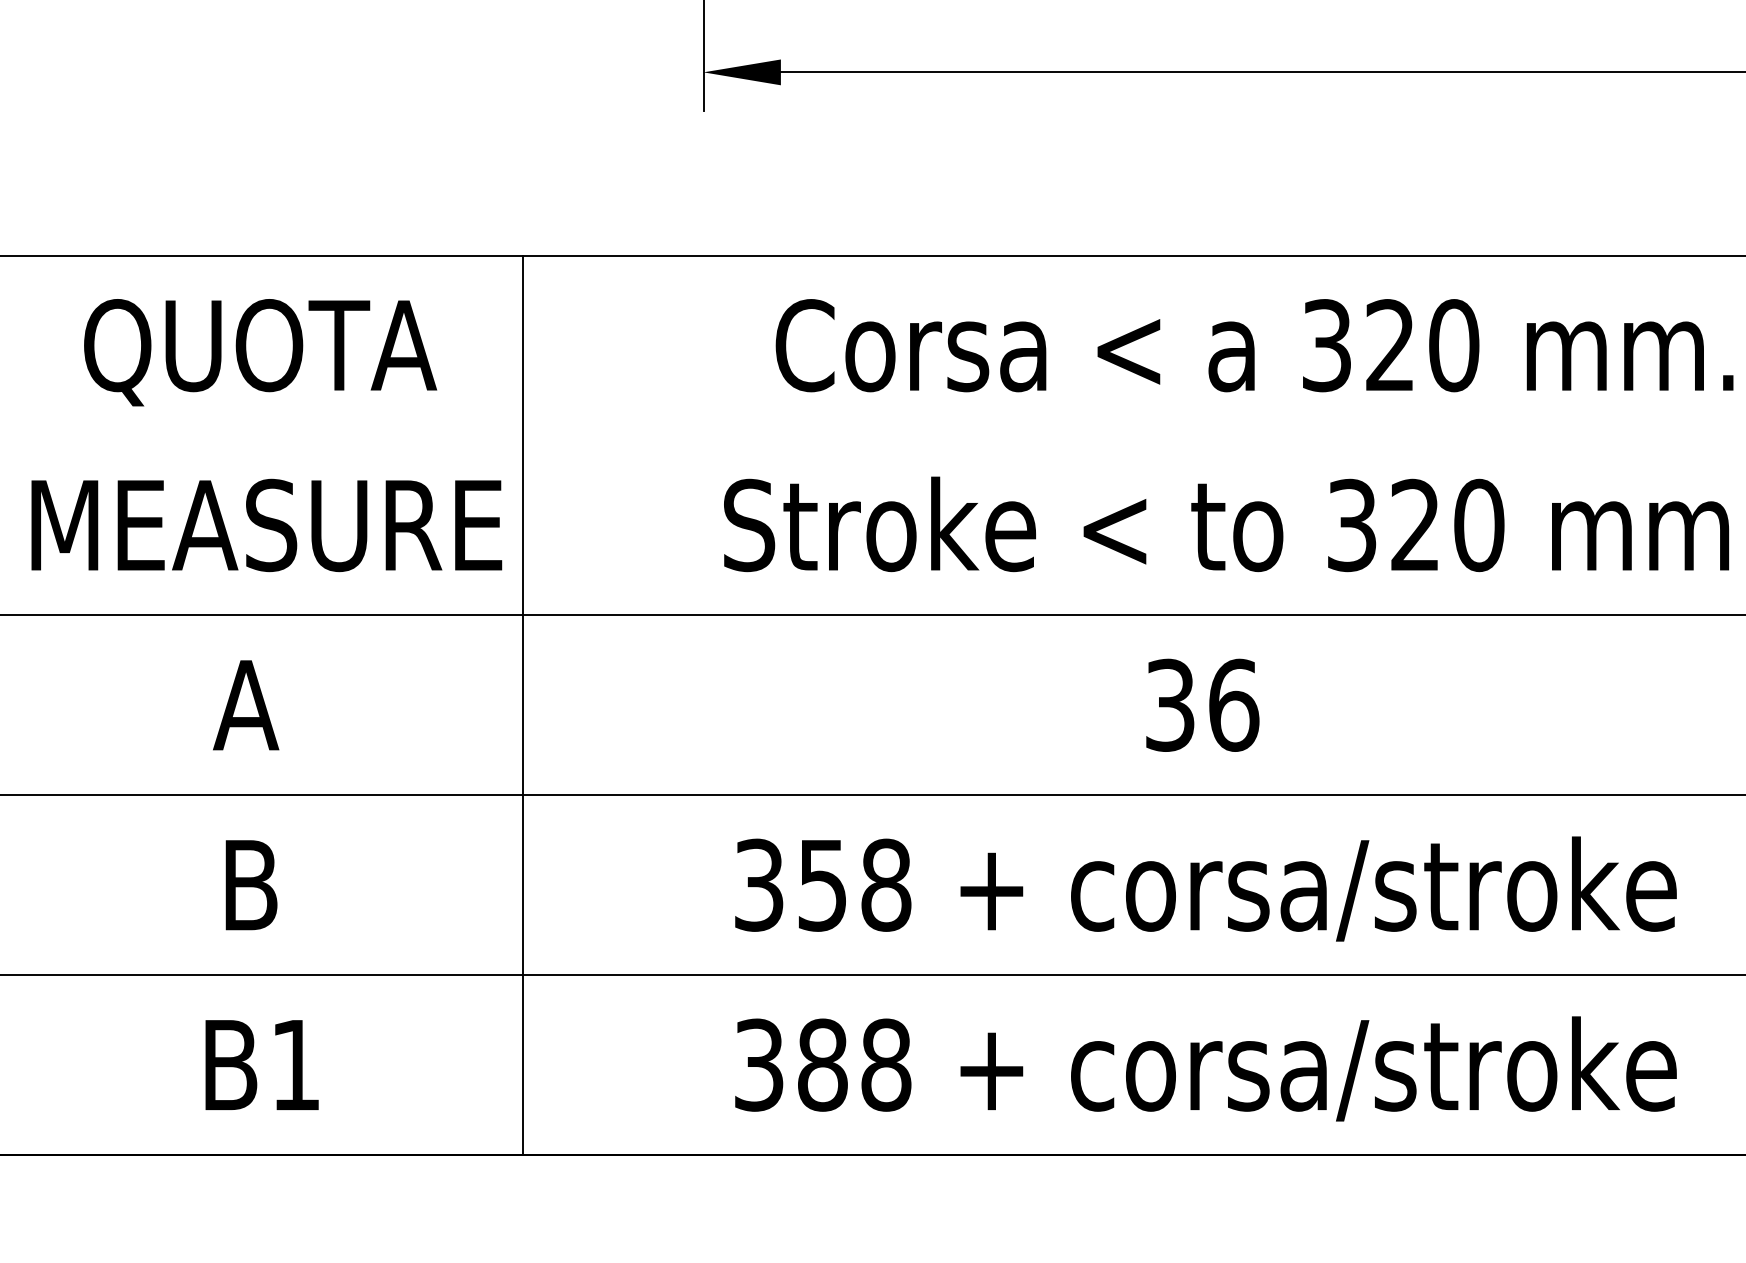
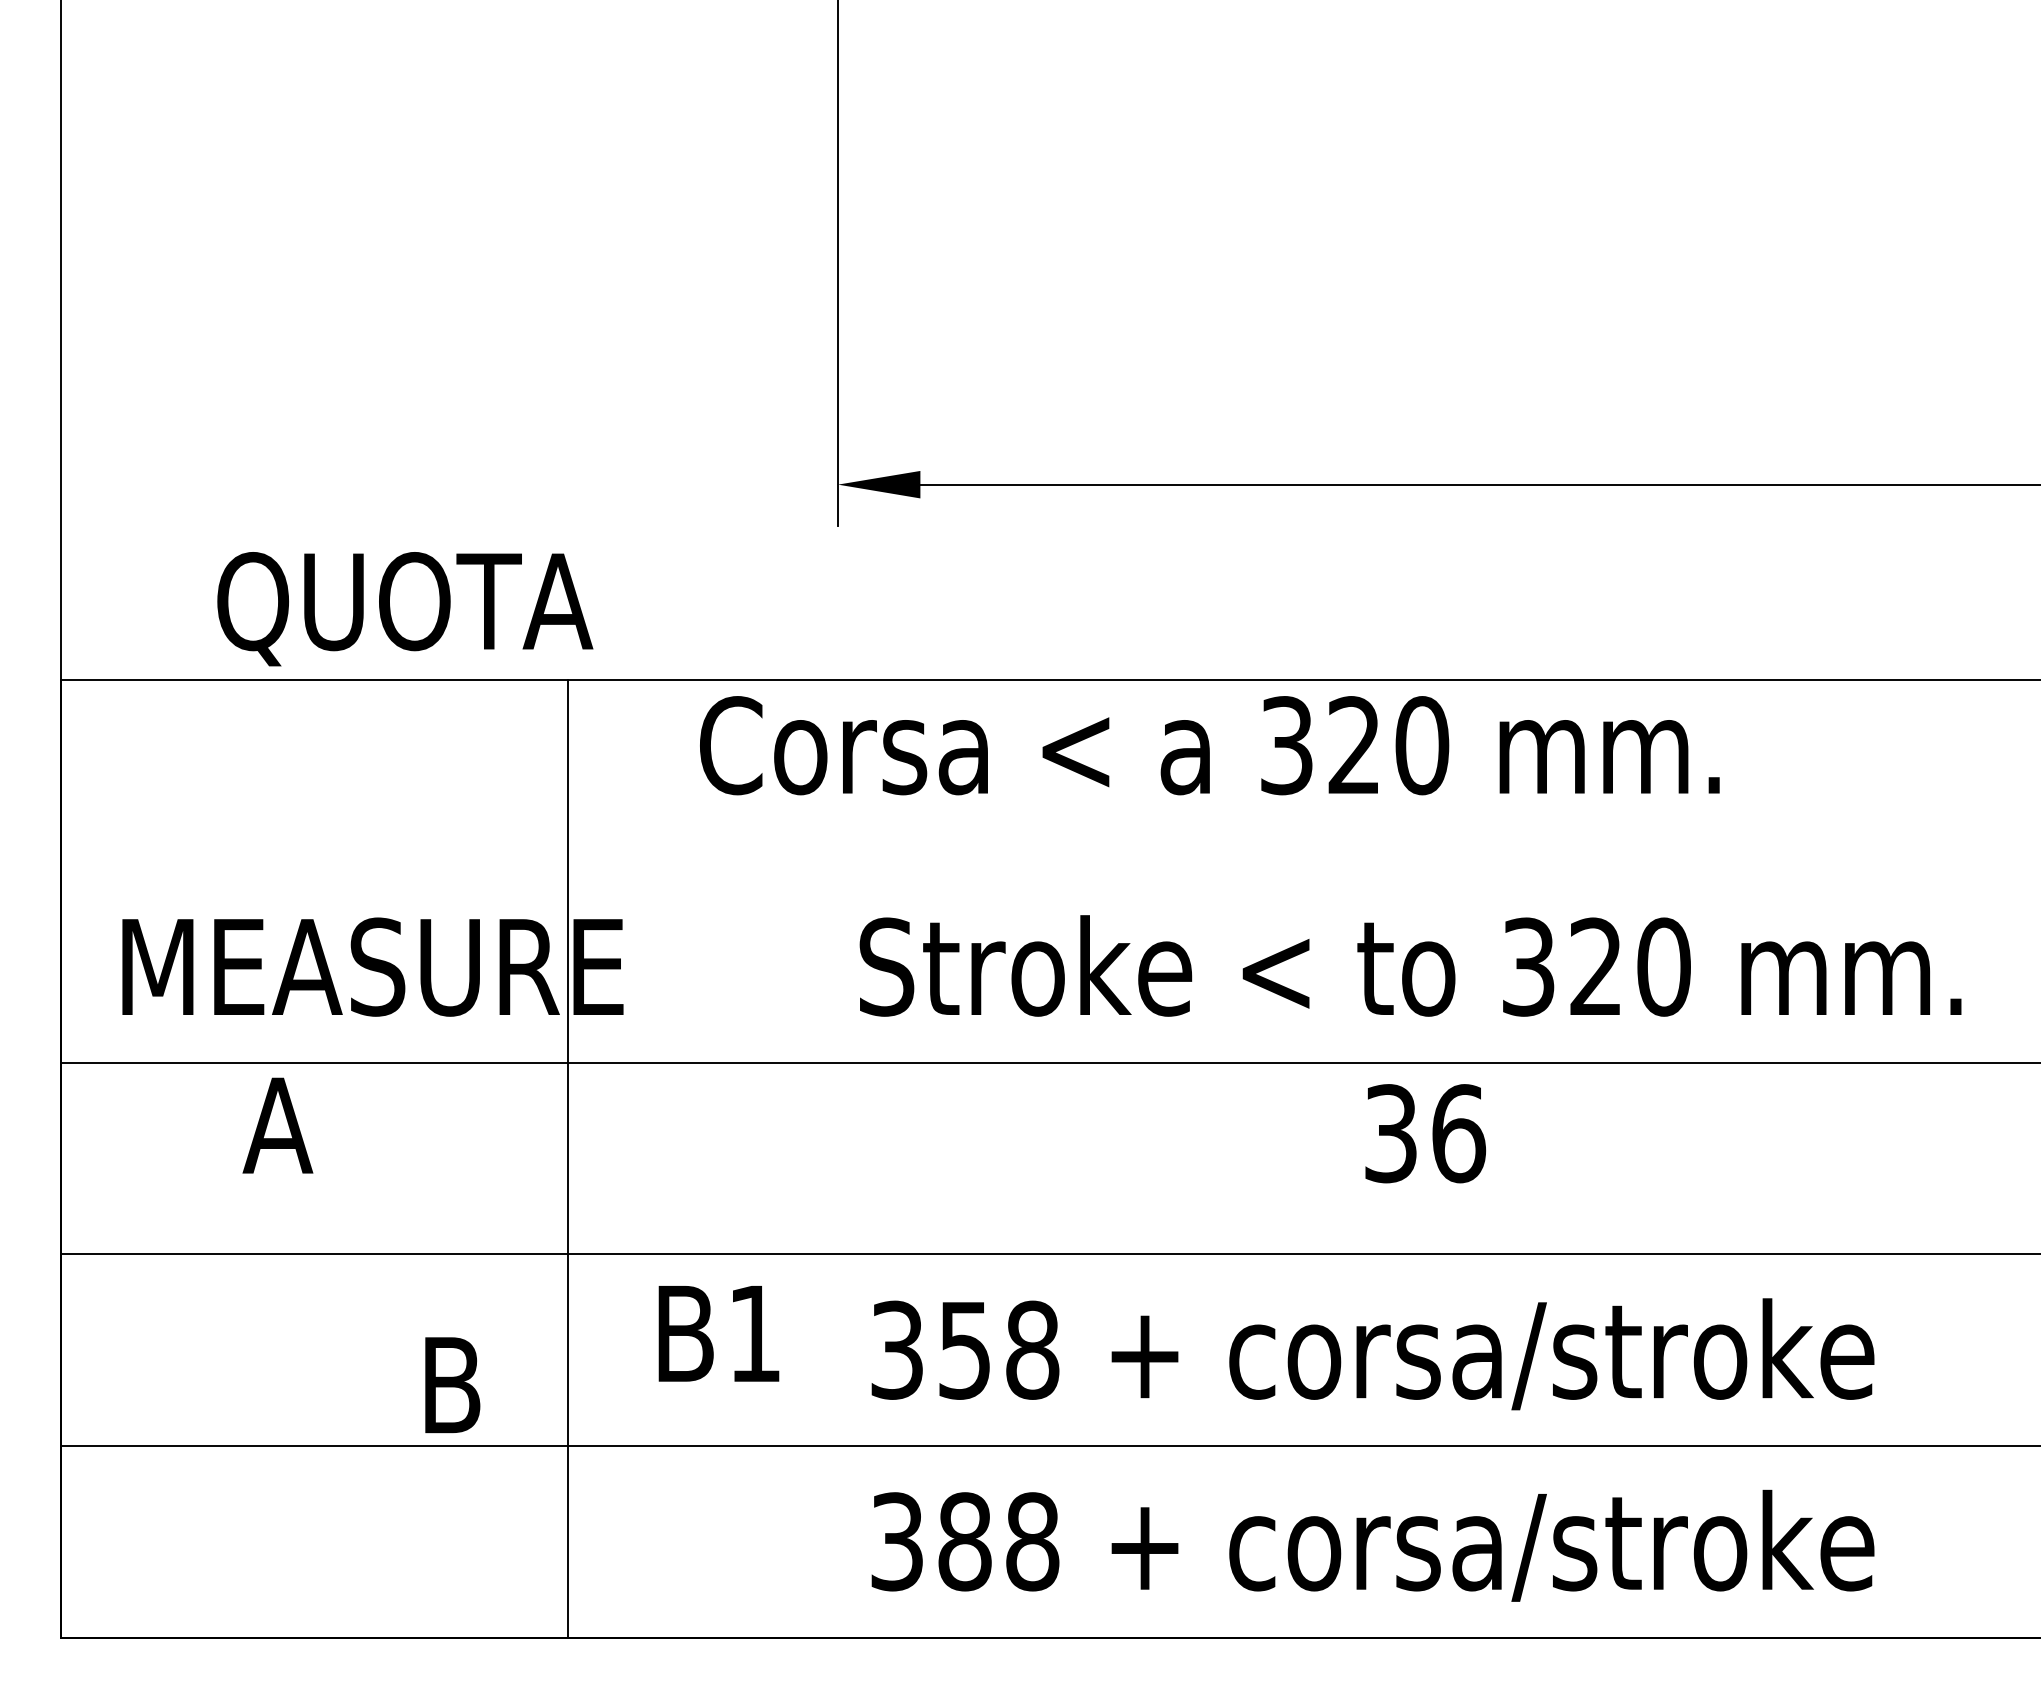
text: (1254, 345) -> (1209, 745), moved
text: (260, 353) -> (405, 609), moved
text: (245, 705) -> (277, 1125), moved
line: (522, 705) -> (567, 1158), moved
text: (1202, 705) -> (1425, 1133), moved
text: (251, 885) -> (452, 1385), moved
text: (261, 1064) -> (718, 1333), moved

